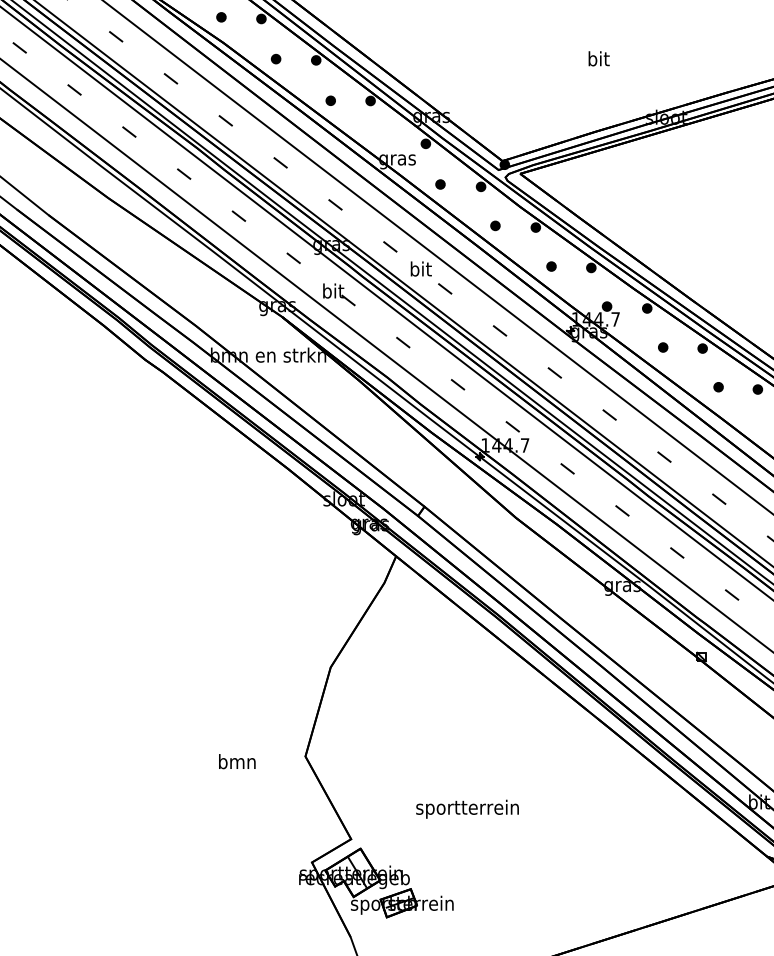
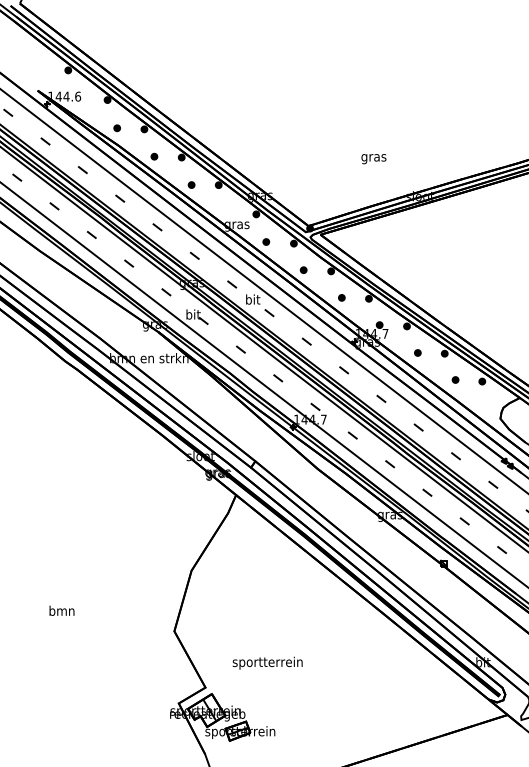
text: (598, 60) -> (373, 157), bit -> gras
text: (236, 761) -> (61, 610), moved
text: (467, 808) -> (267, 662), moved

